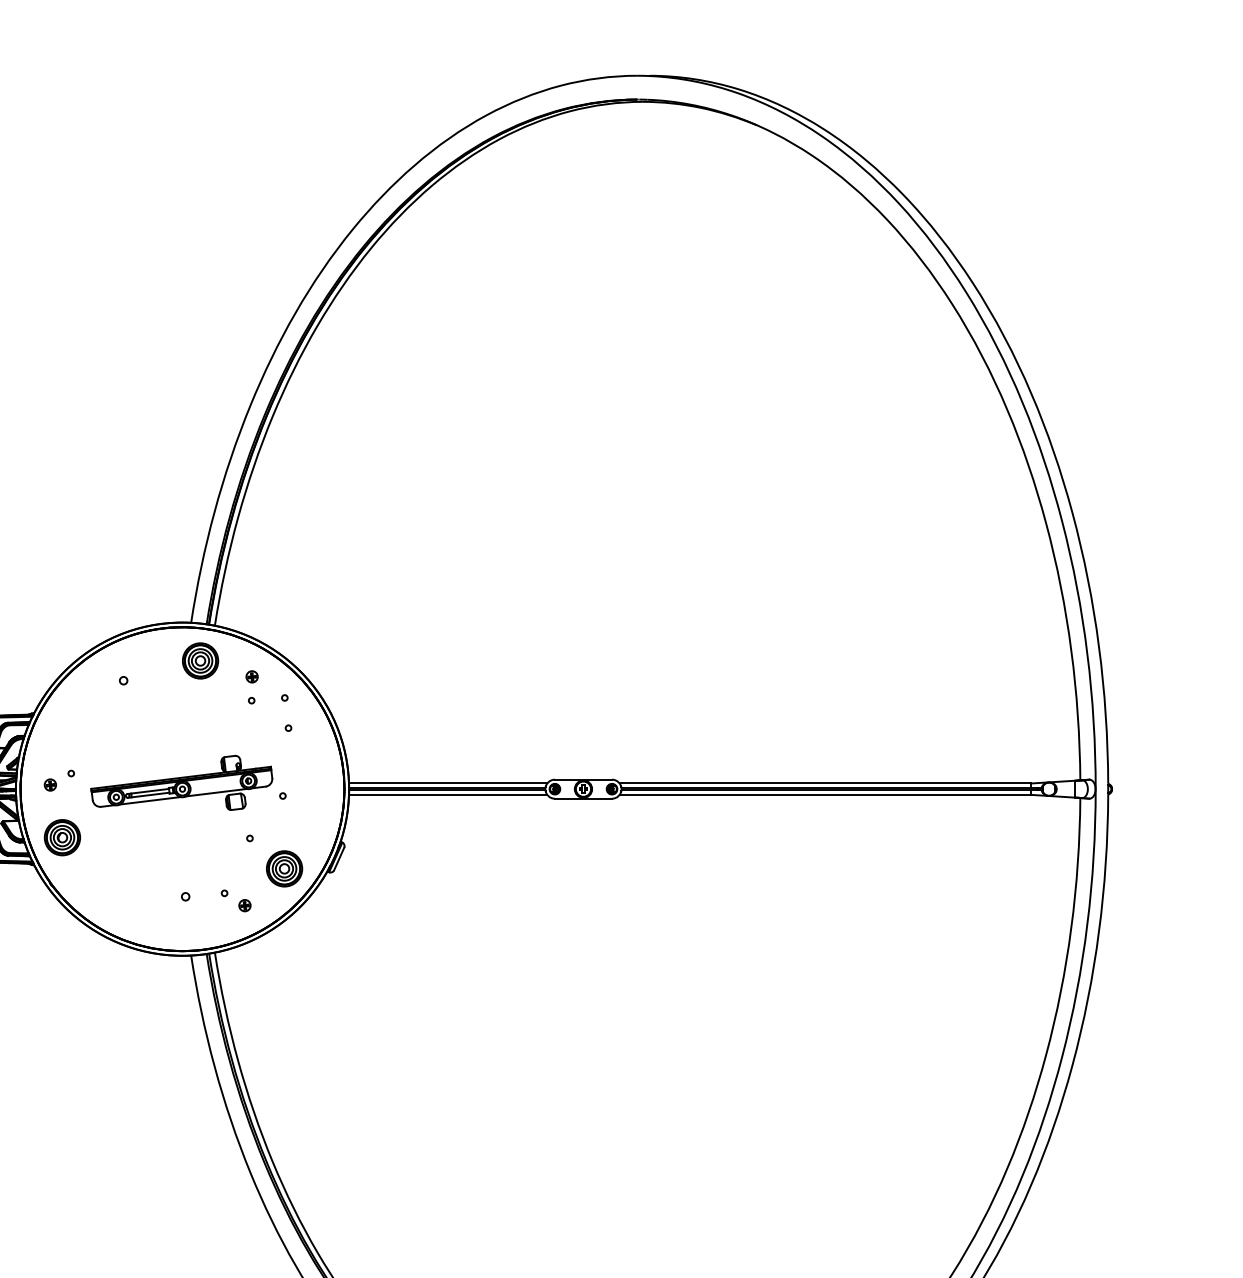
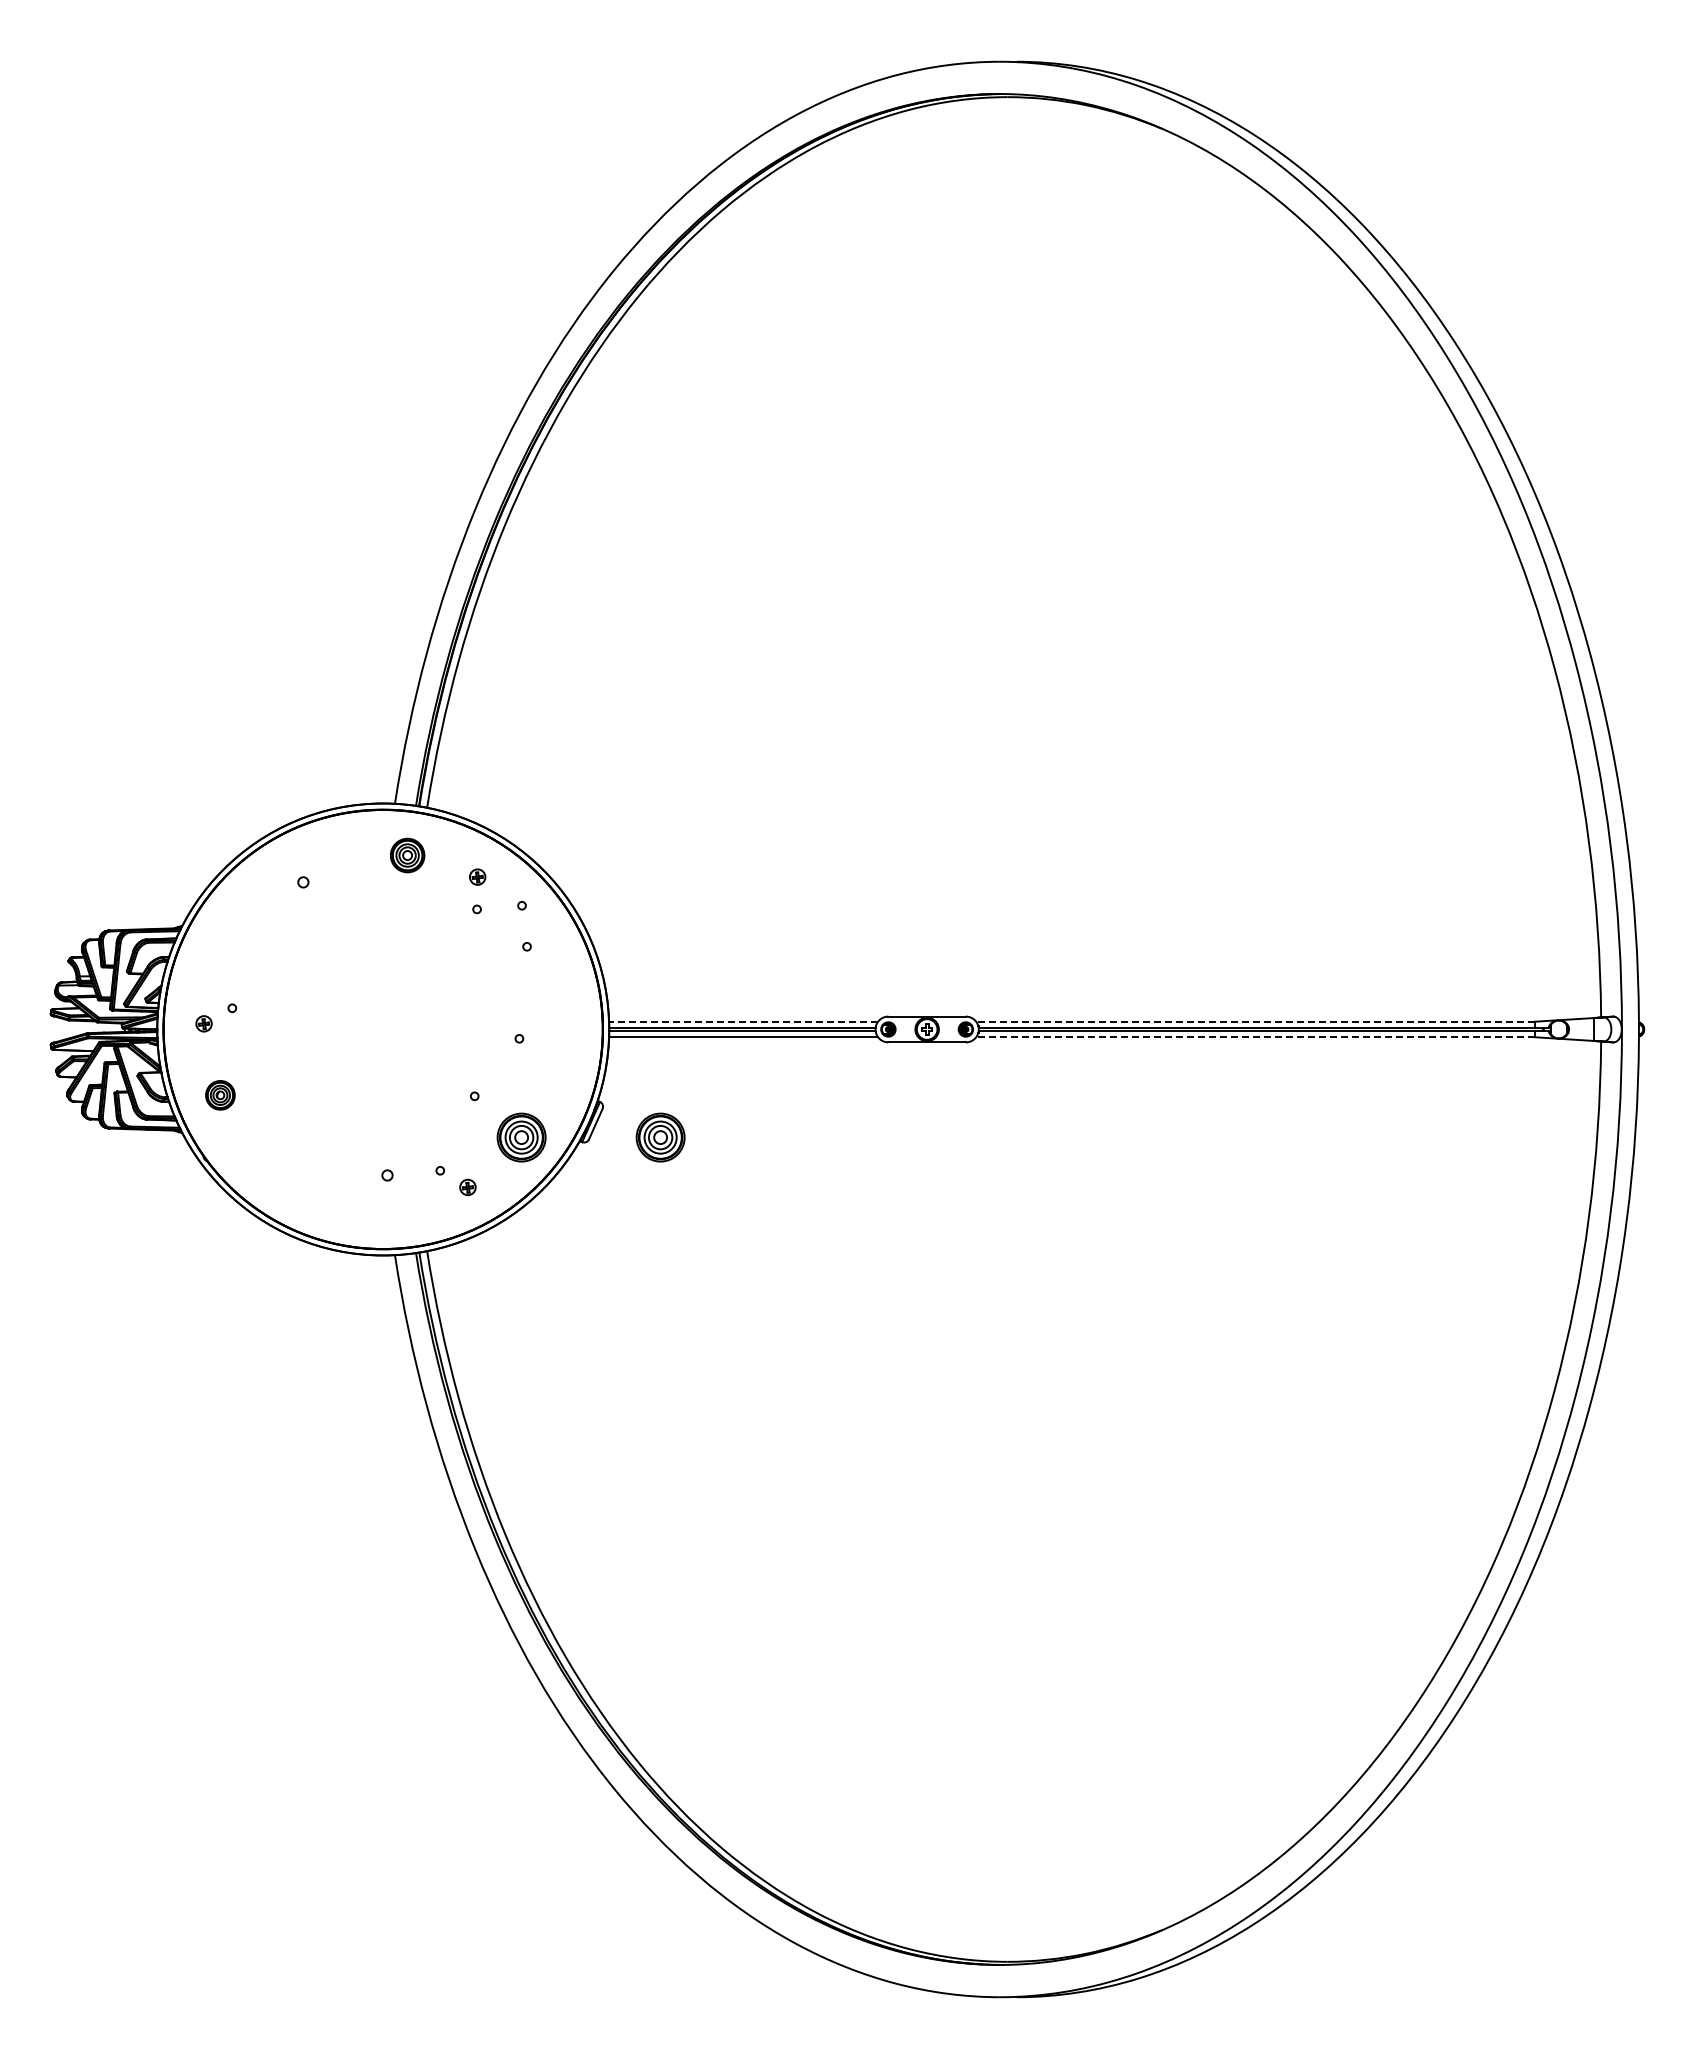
part: (200, 660) -> (407, 855), size x0.7
part: (181, 782) -> (381, 1020), removed
line: (448, 783) -> (743, 1021), solid -> dashed
line: (824, 783) -> (1254, 1021), solid -> dashed
line: (824, 795) -> (1254, 1037), solid -> dashed
part: (62, 837) -> (220, 1095), size x0.6
part: (386, 868) -> (660, 1137), added

